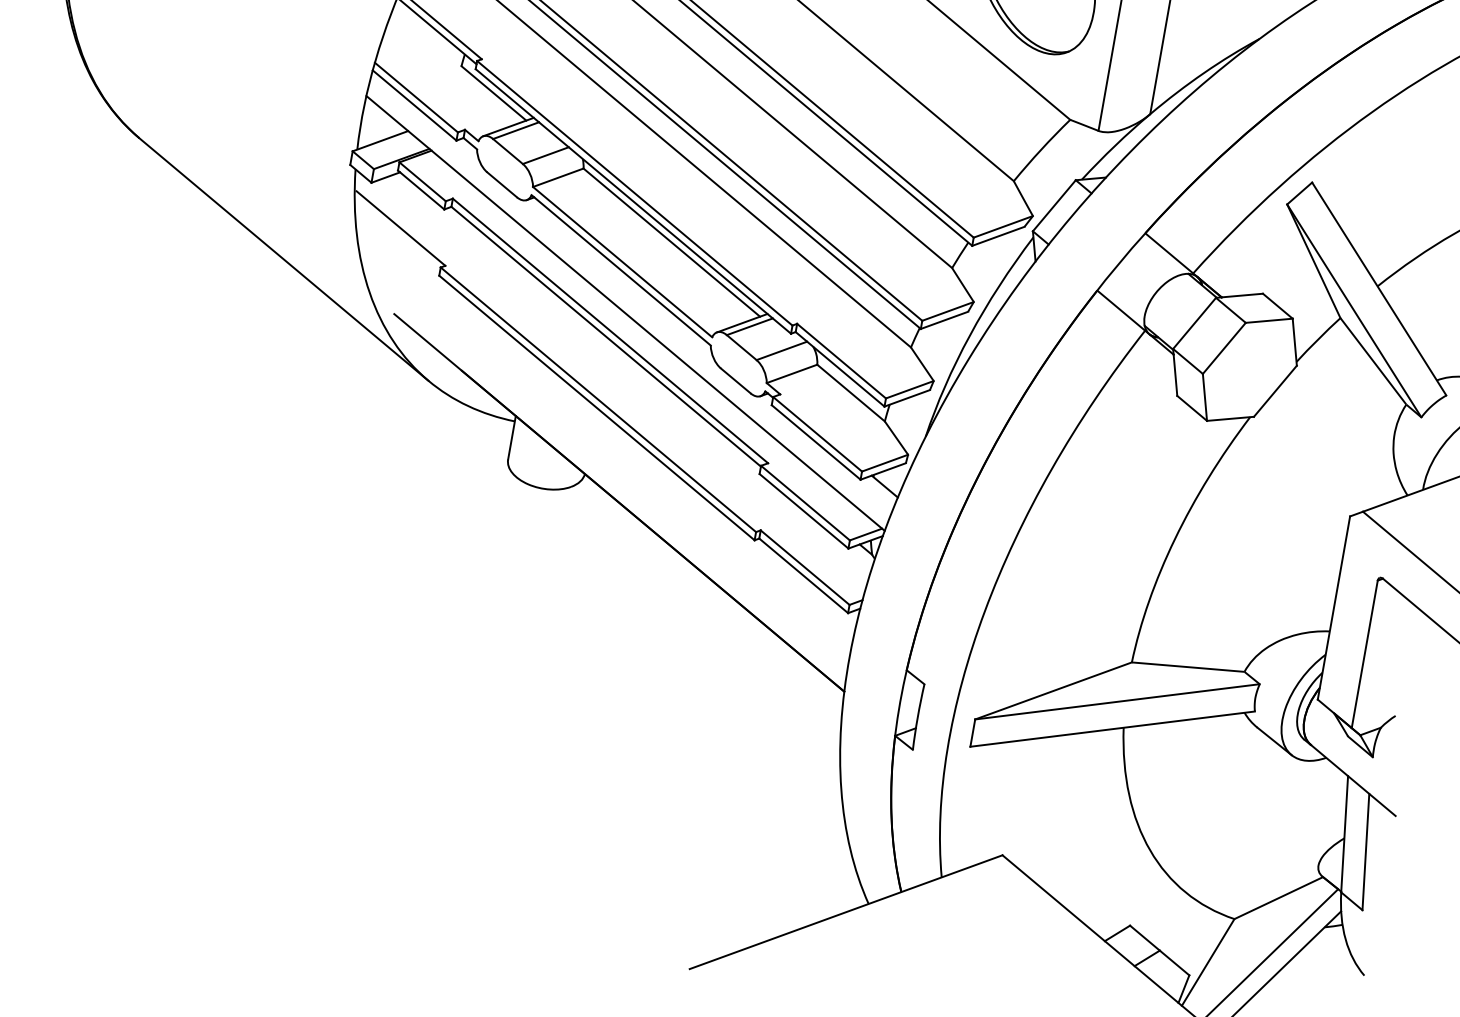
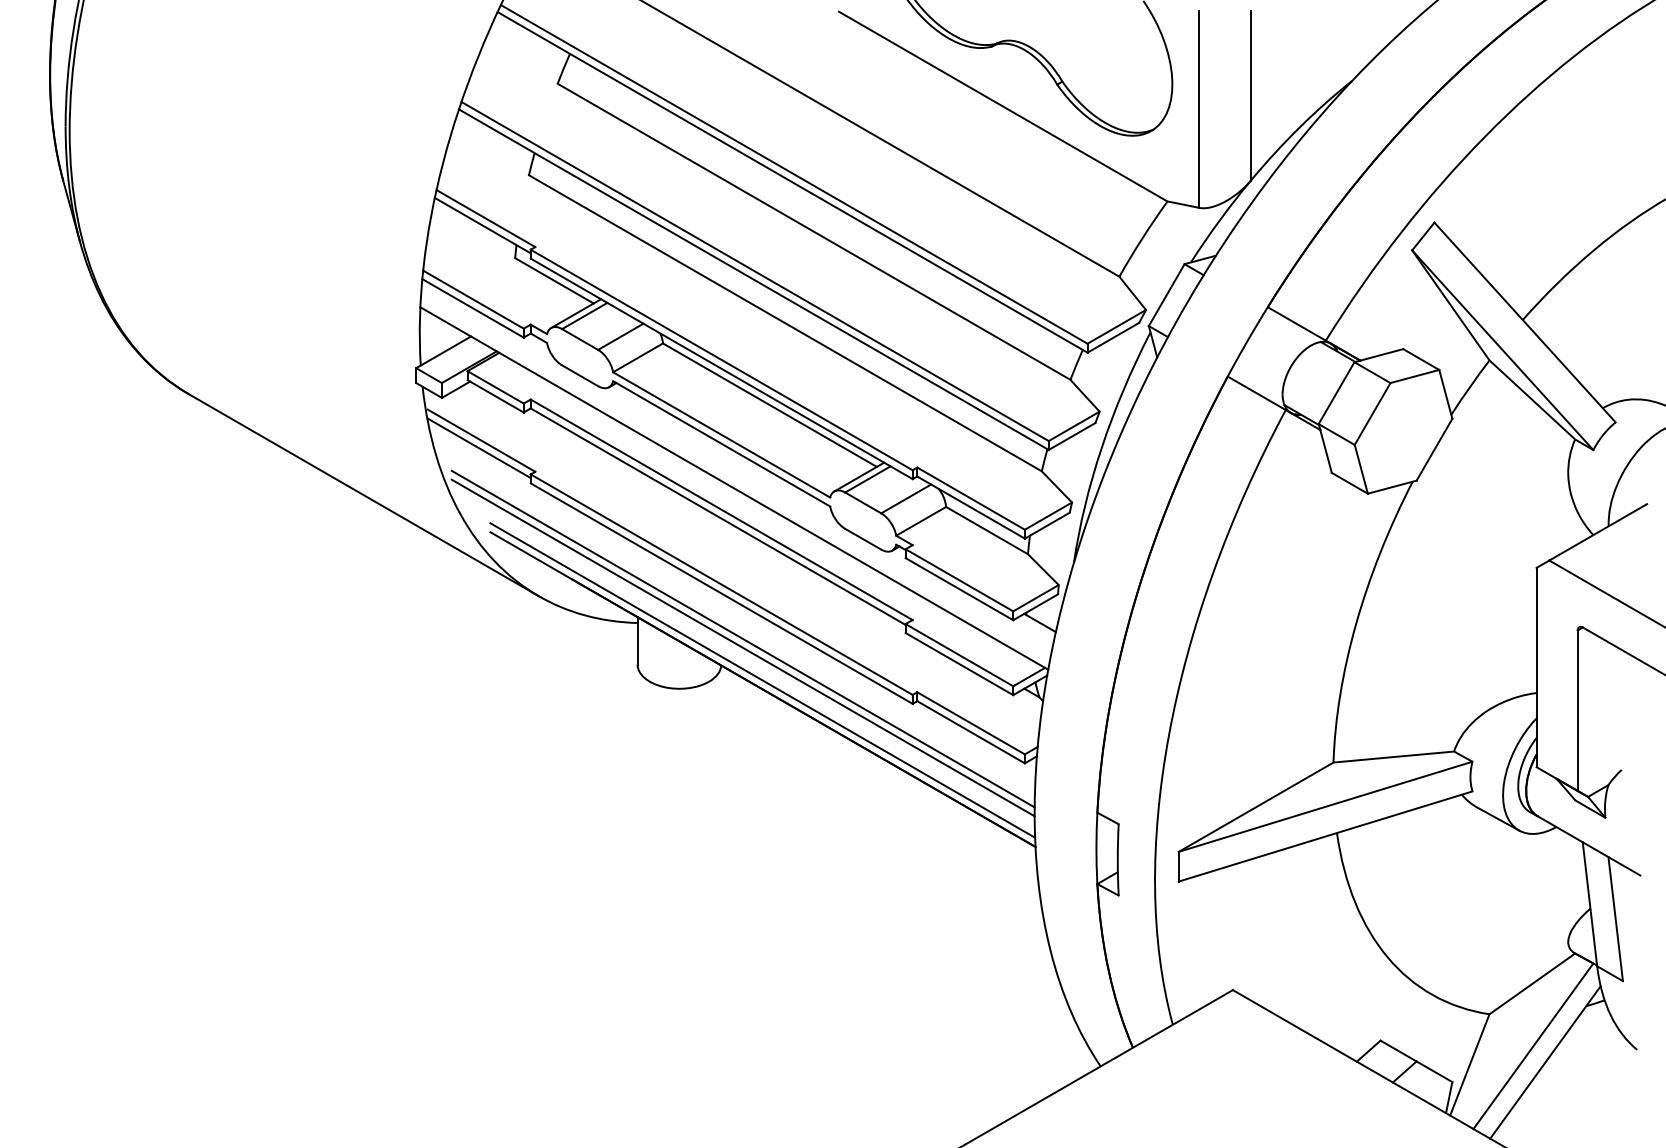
line: (396, 235) -> (478, 448), added
line: (608, 452) -> (742, 638), added
line: (607, 460) -> (742, 647), added
line: (620, 494) -> (762, 680), added

